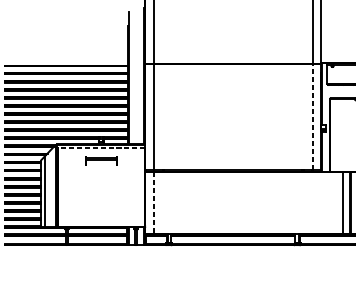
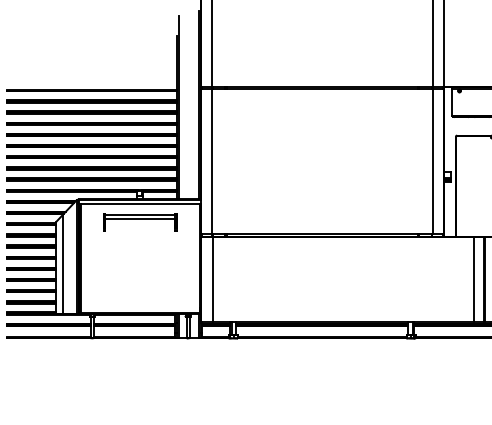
line: (312, 117) -> (432, 161), dashed -> solid
line: (100, 148) -> (139, 204), dashed -> solid
part: (101, 161) -> (140, 222), size x1.67
line: (153, 203) -> (212, 280), dashed -> solid

